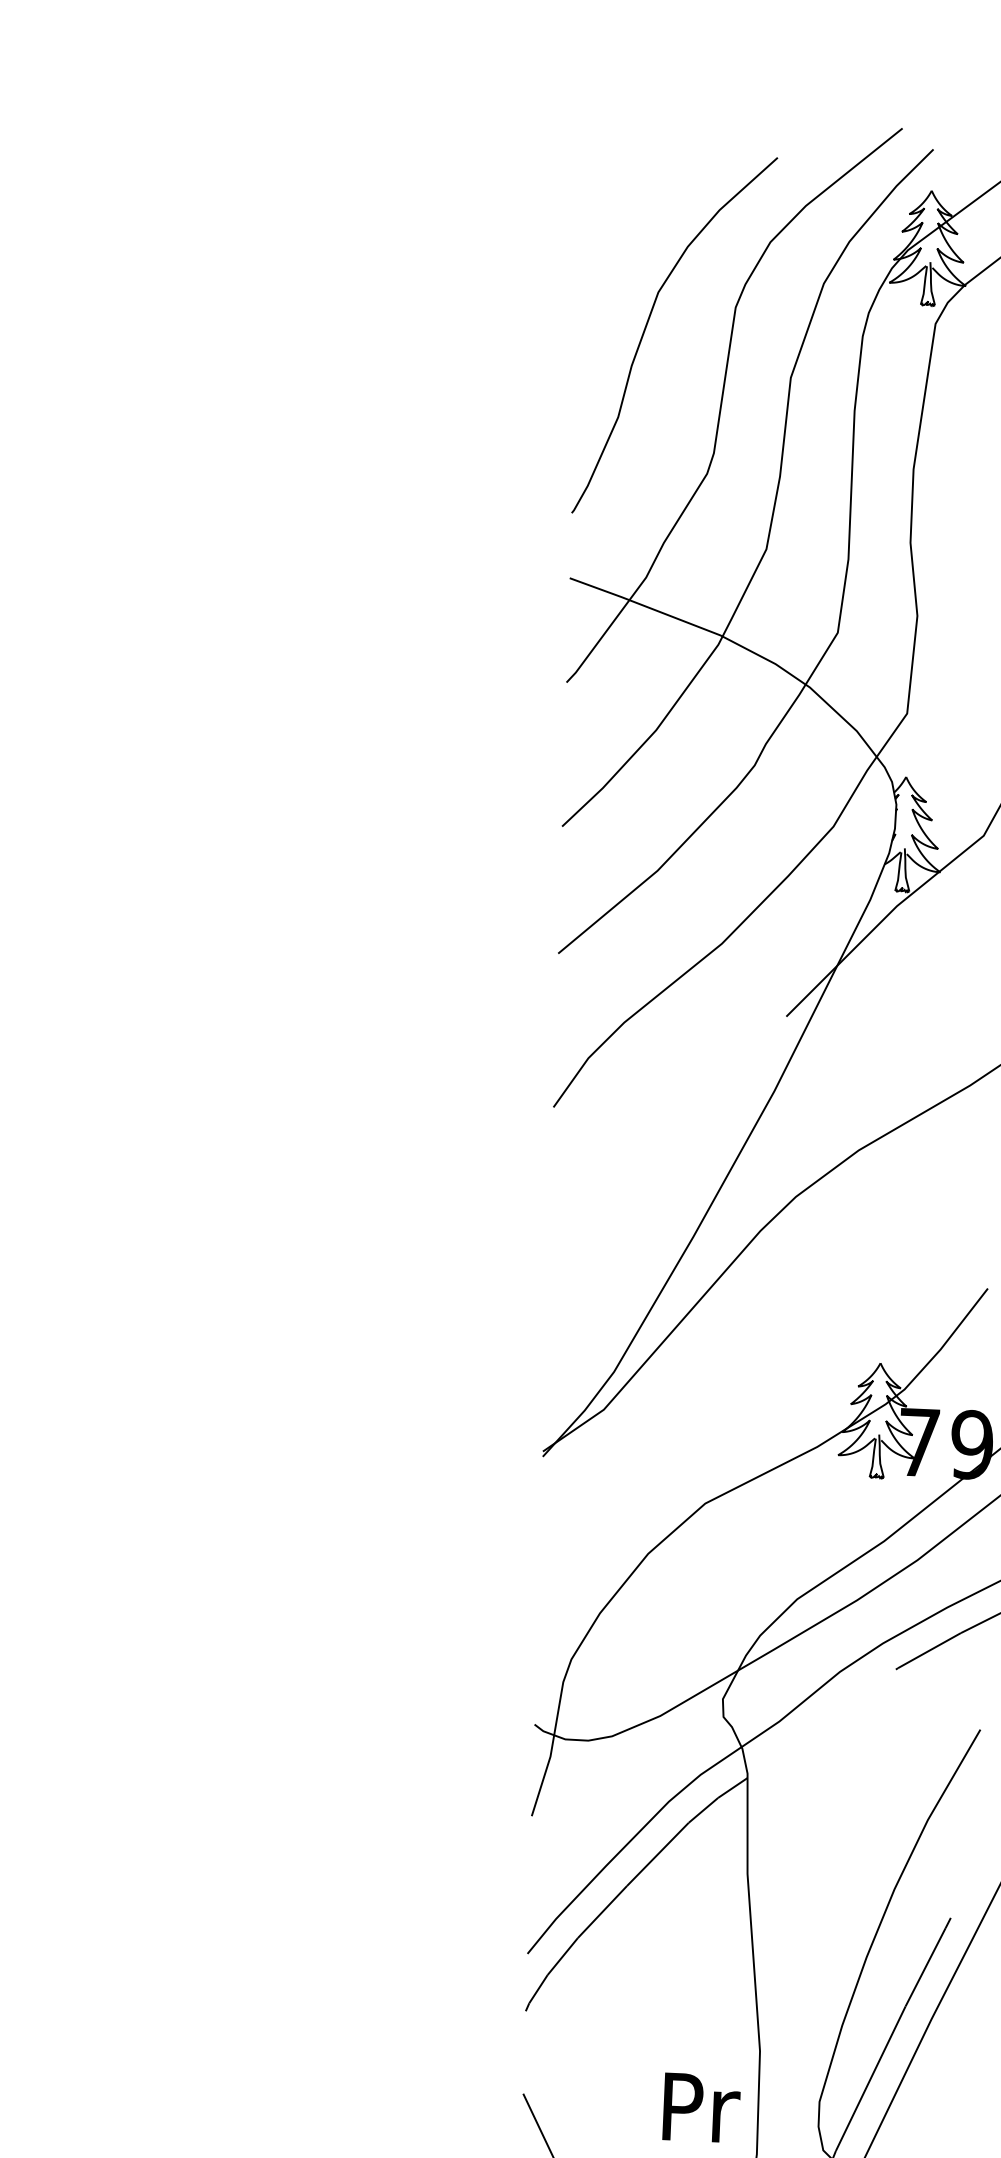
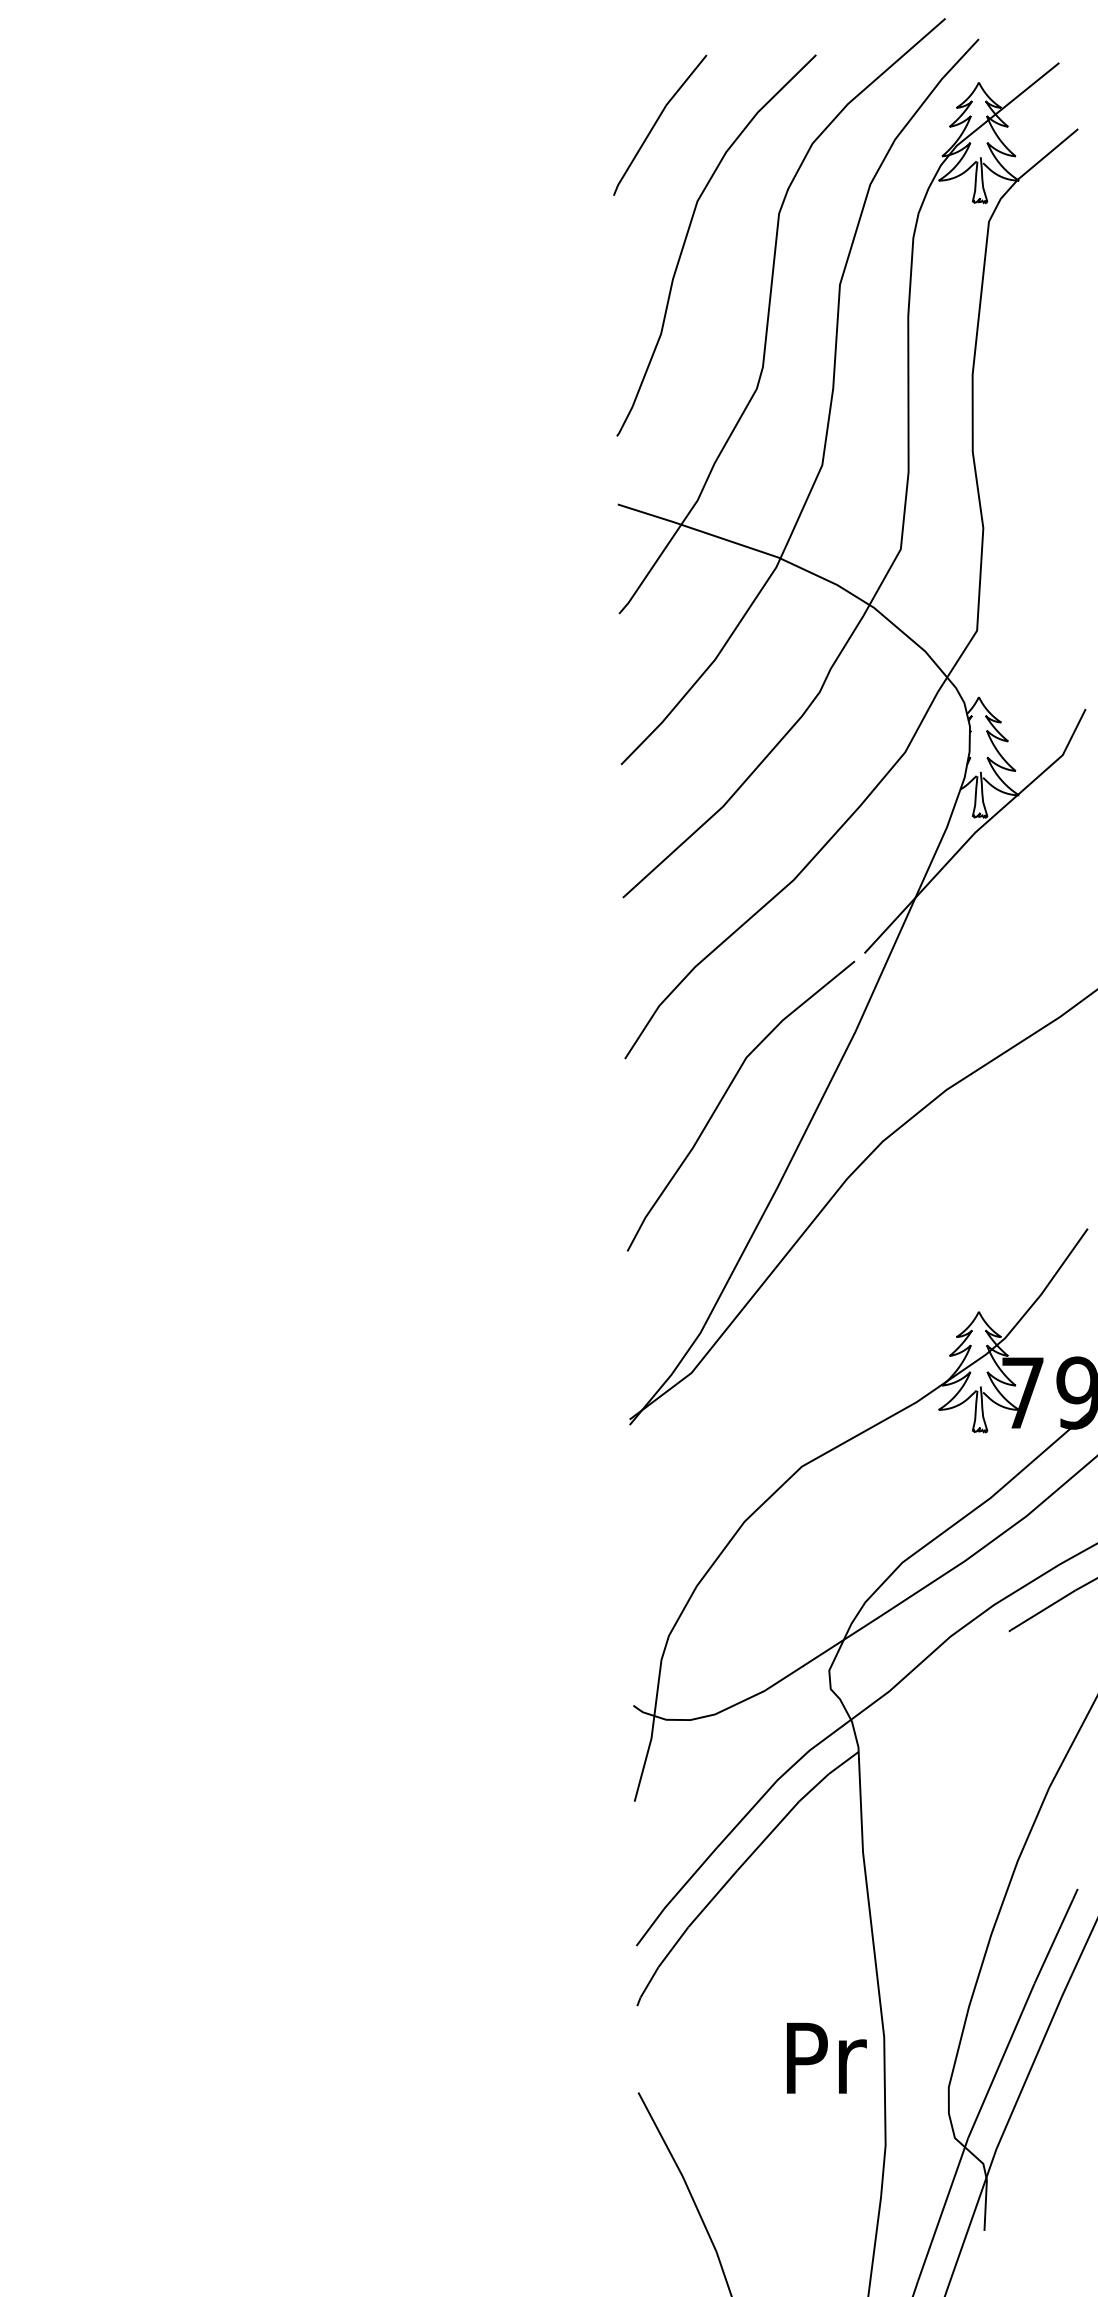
line: (622, 216) -> (656, 123), added
curve: (647, 1146) -> (725, 1095), added
text: (701, 2108) -> (826, 2058), moved

